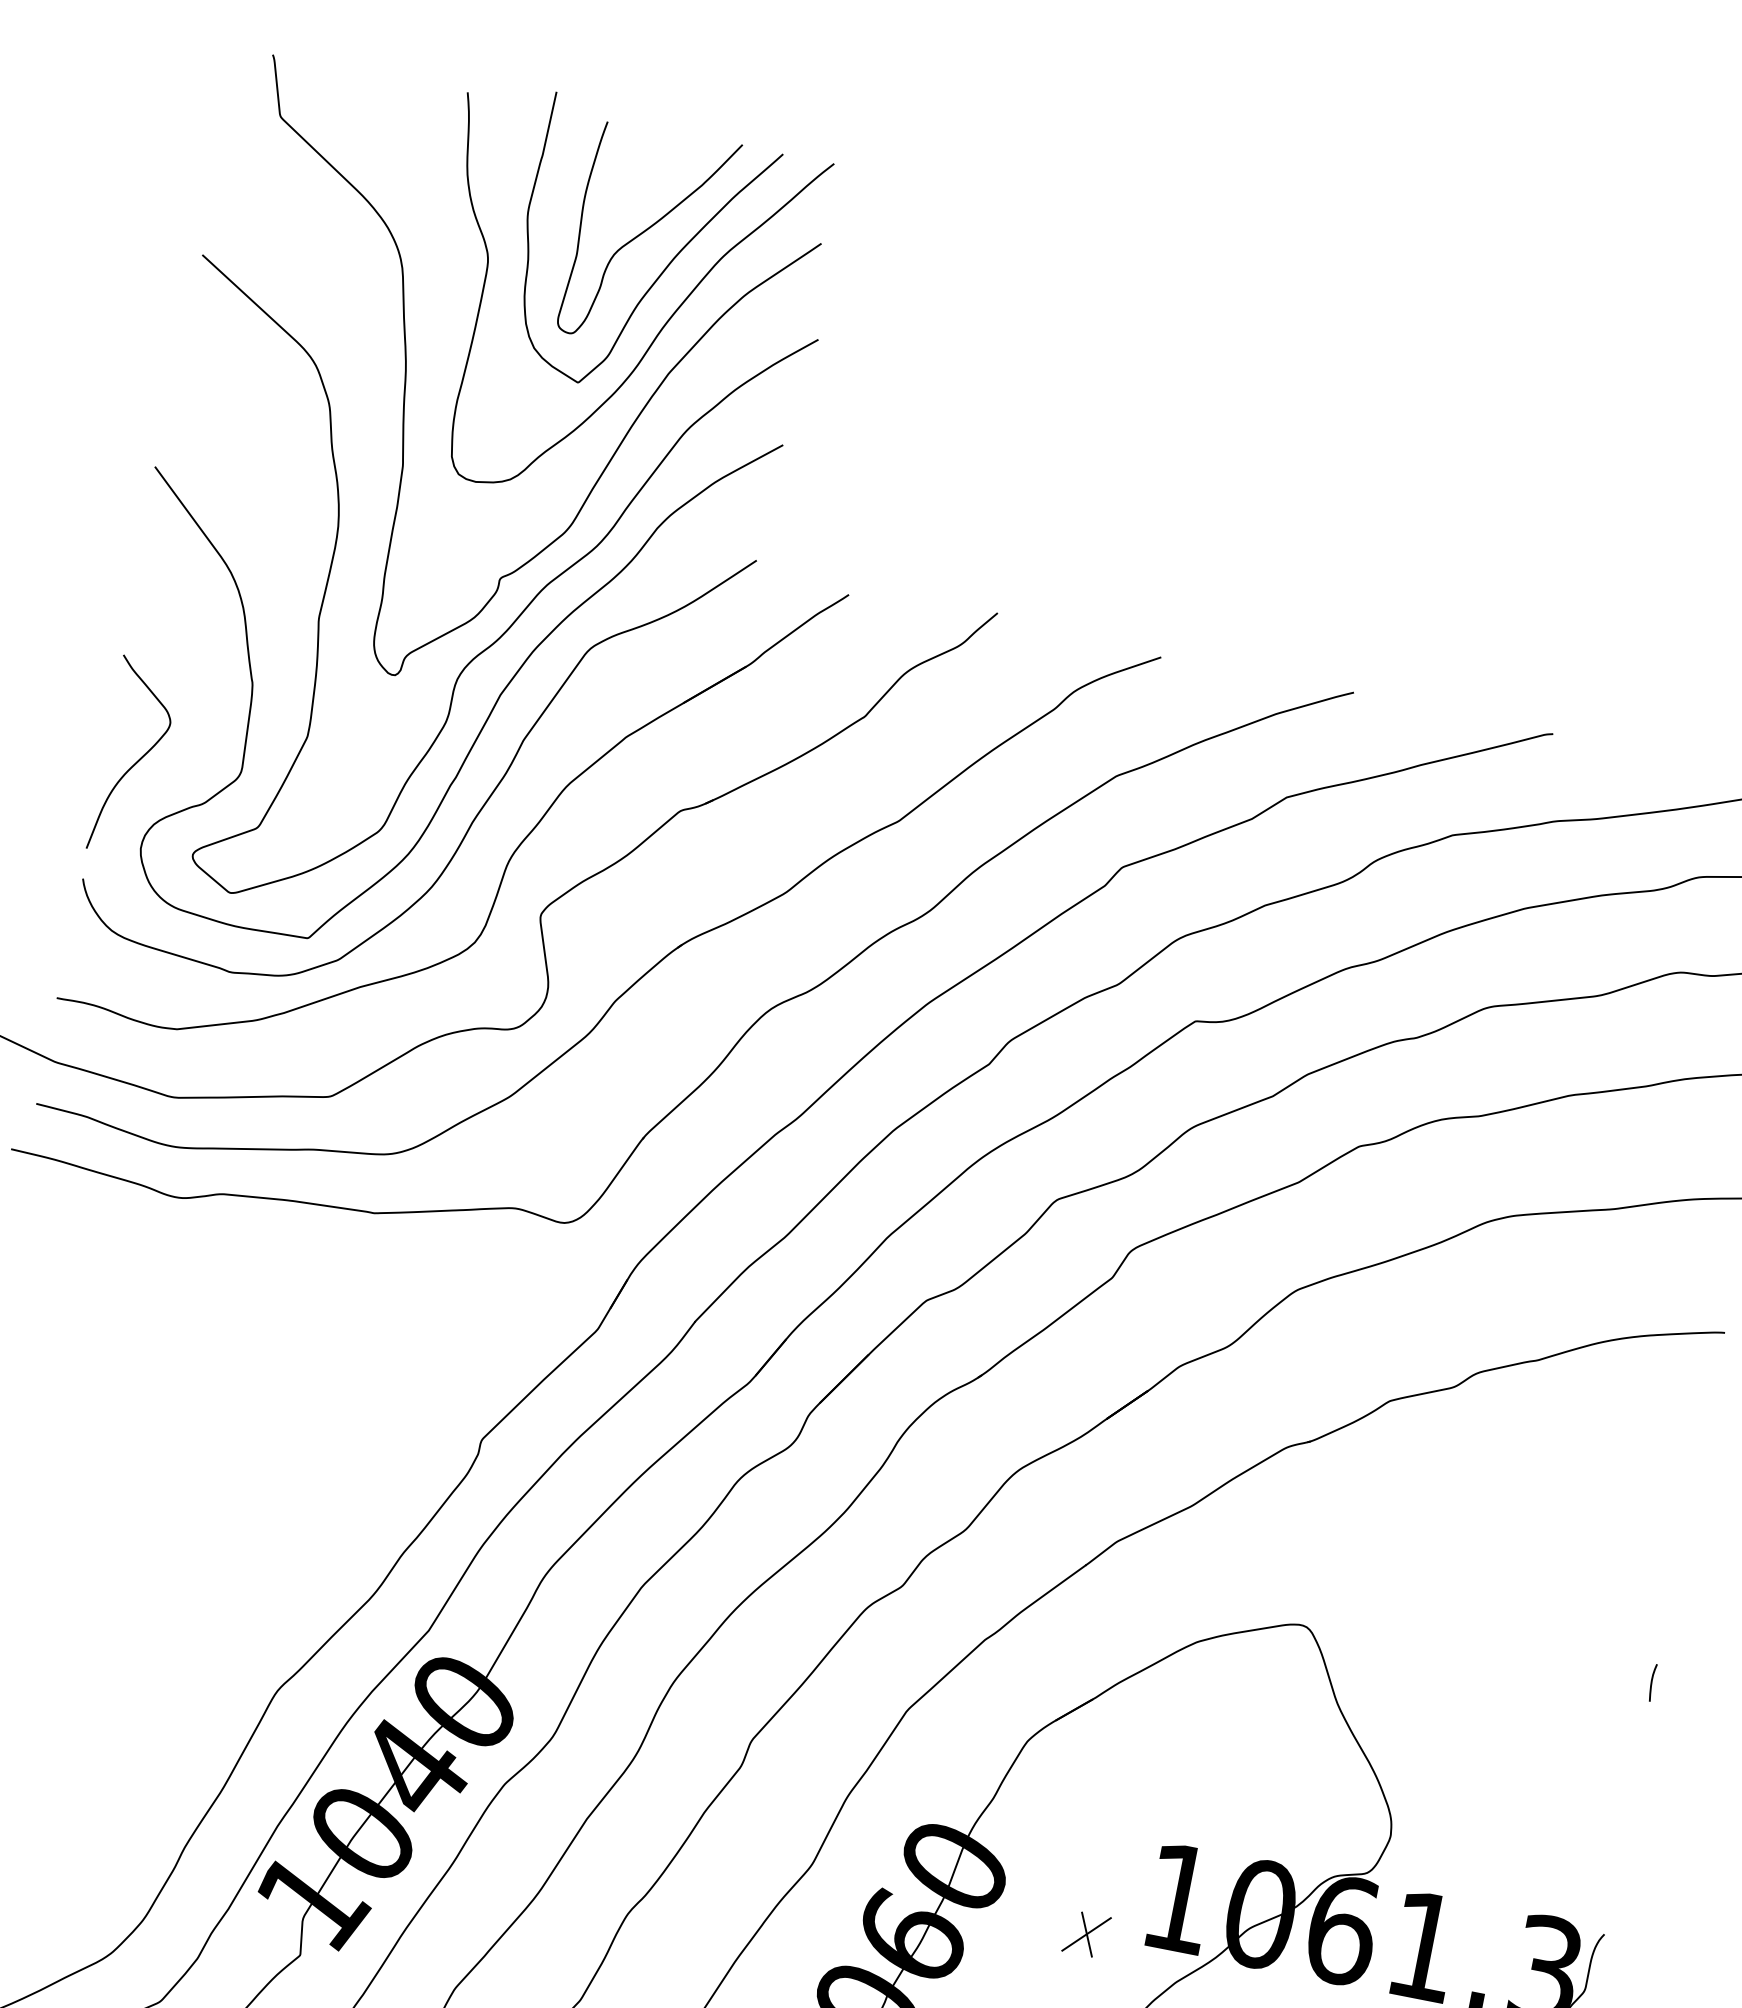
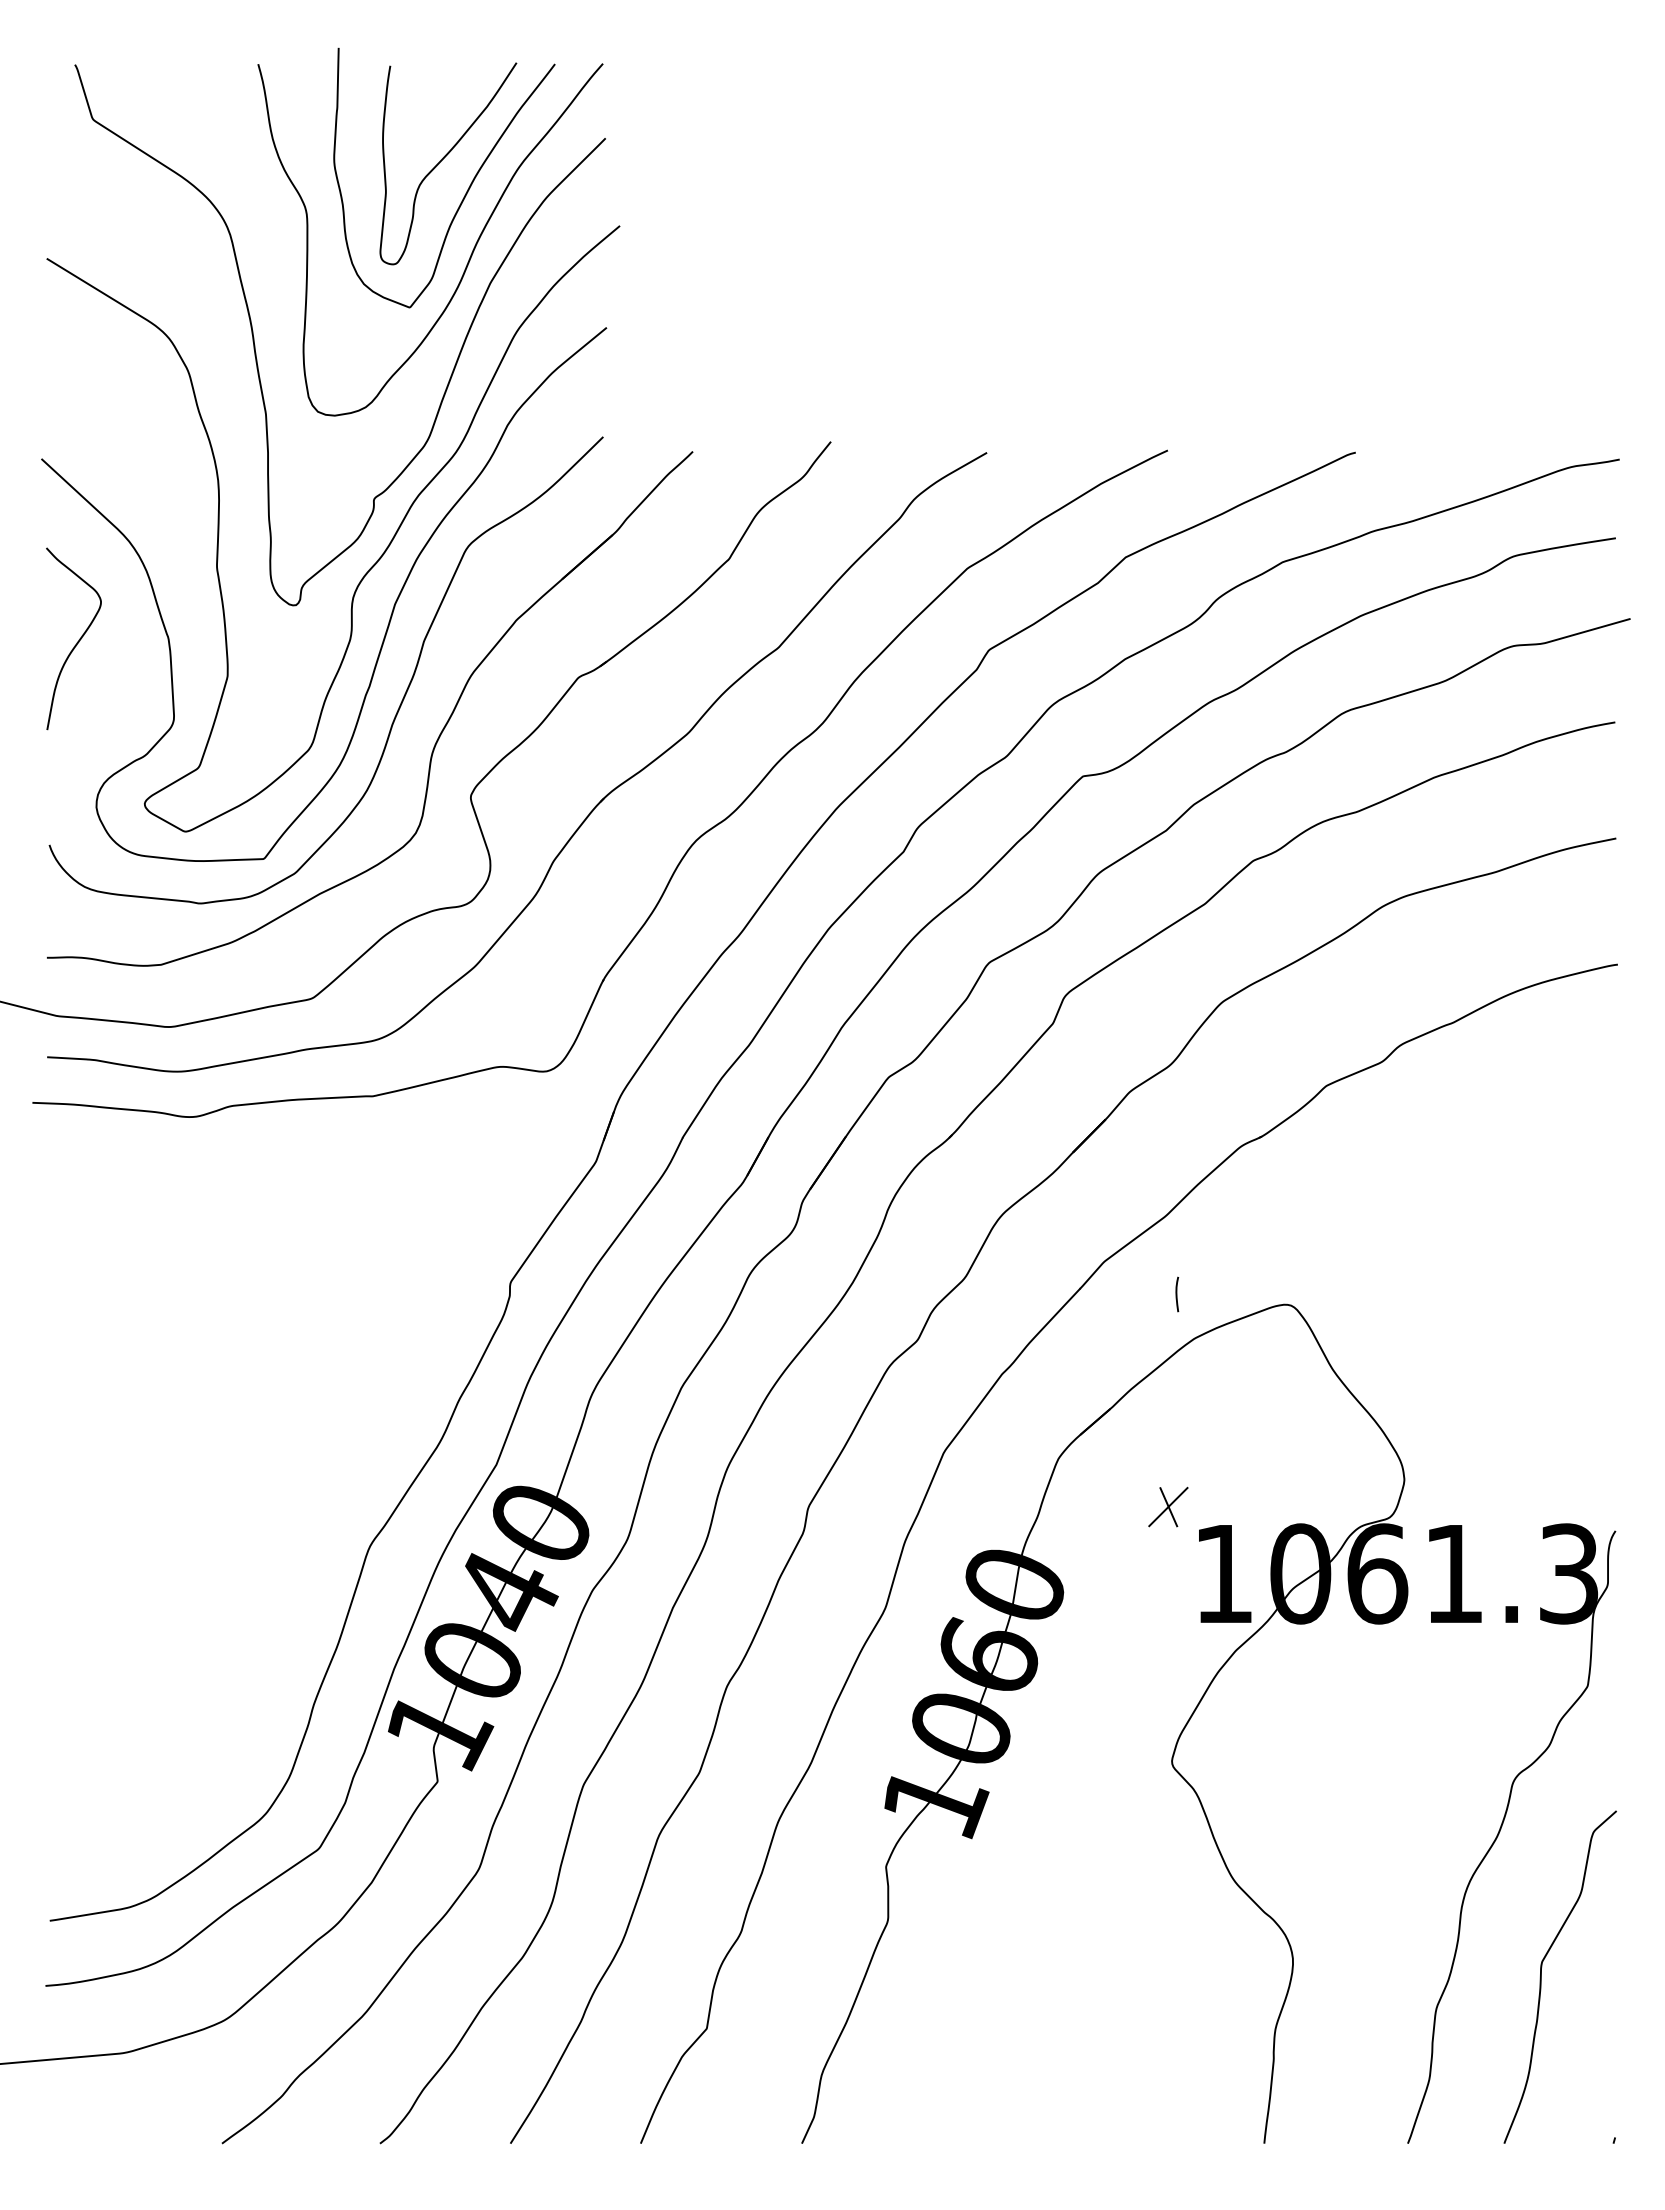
curve: (137, 760) -> (77, 641), moved
curve: (1652, 1682) -> (1177, 1294), moved
part: (1086, 1933) -> (1168, 1506), moved

